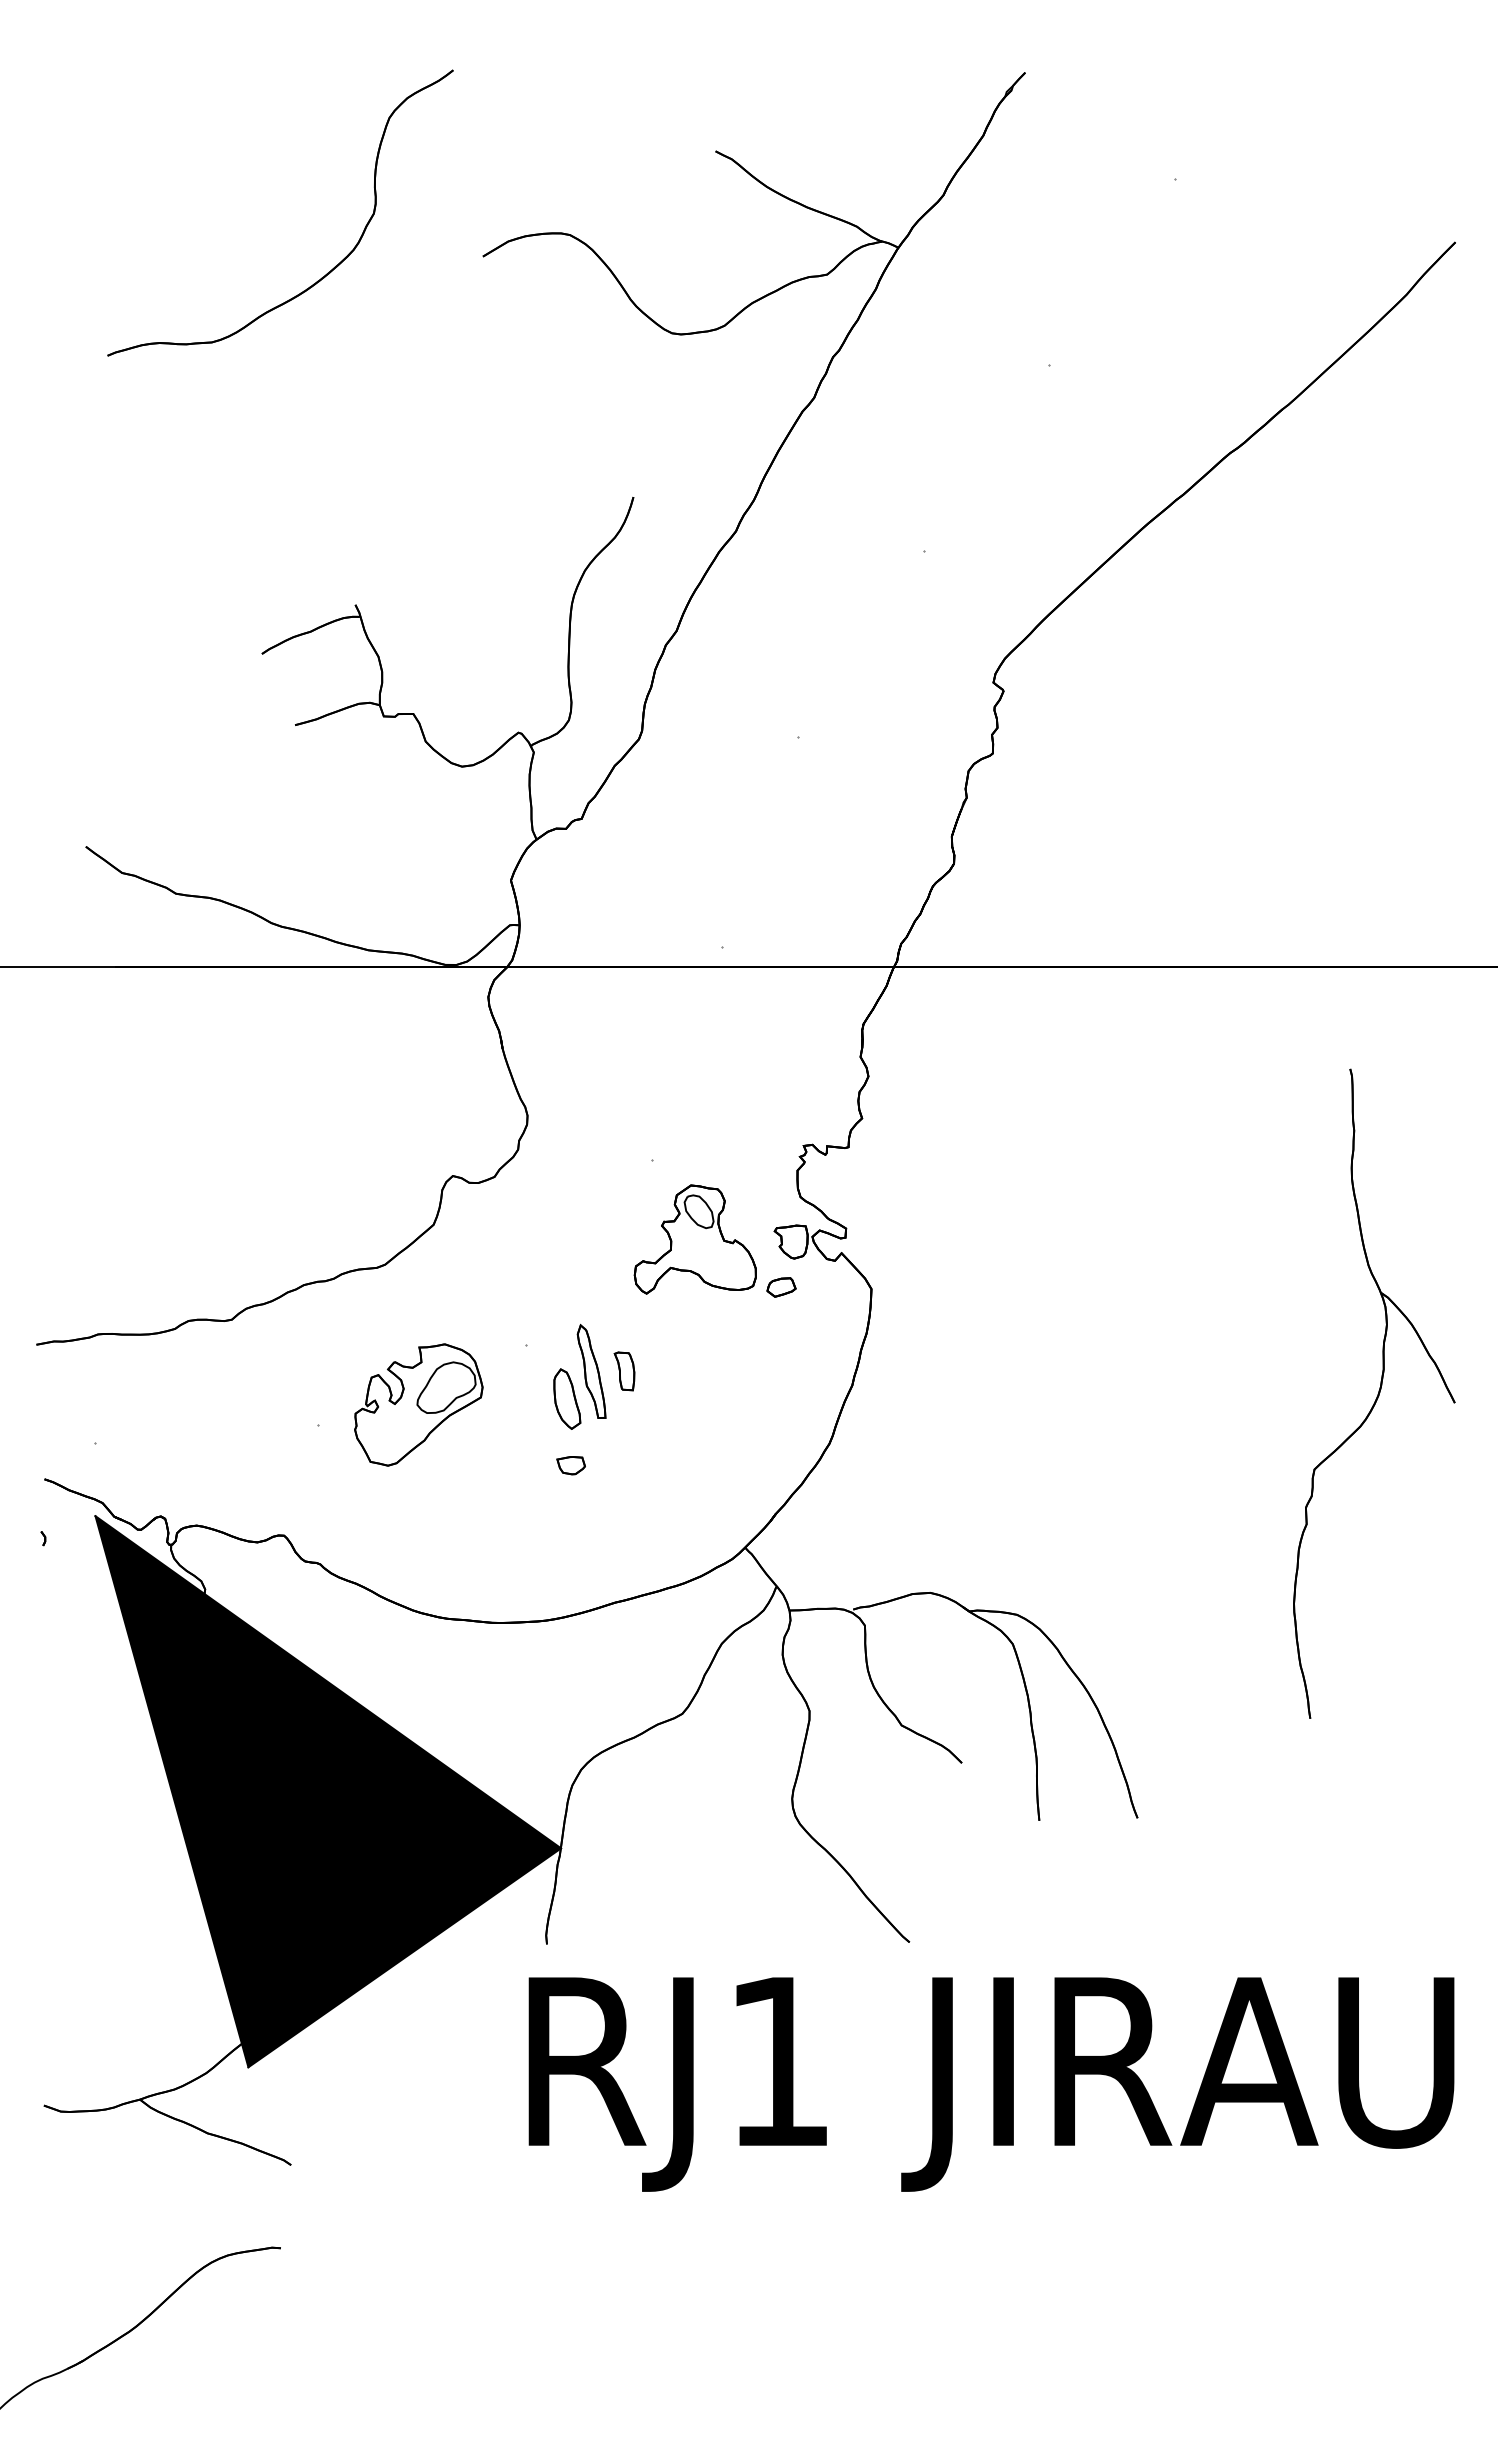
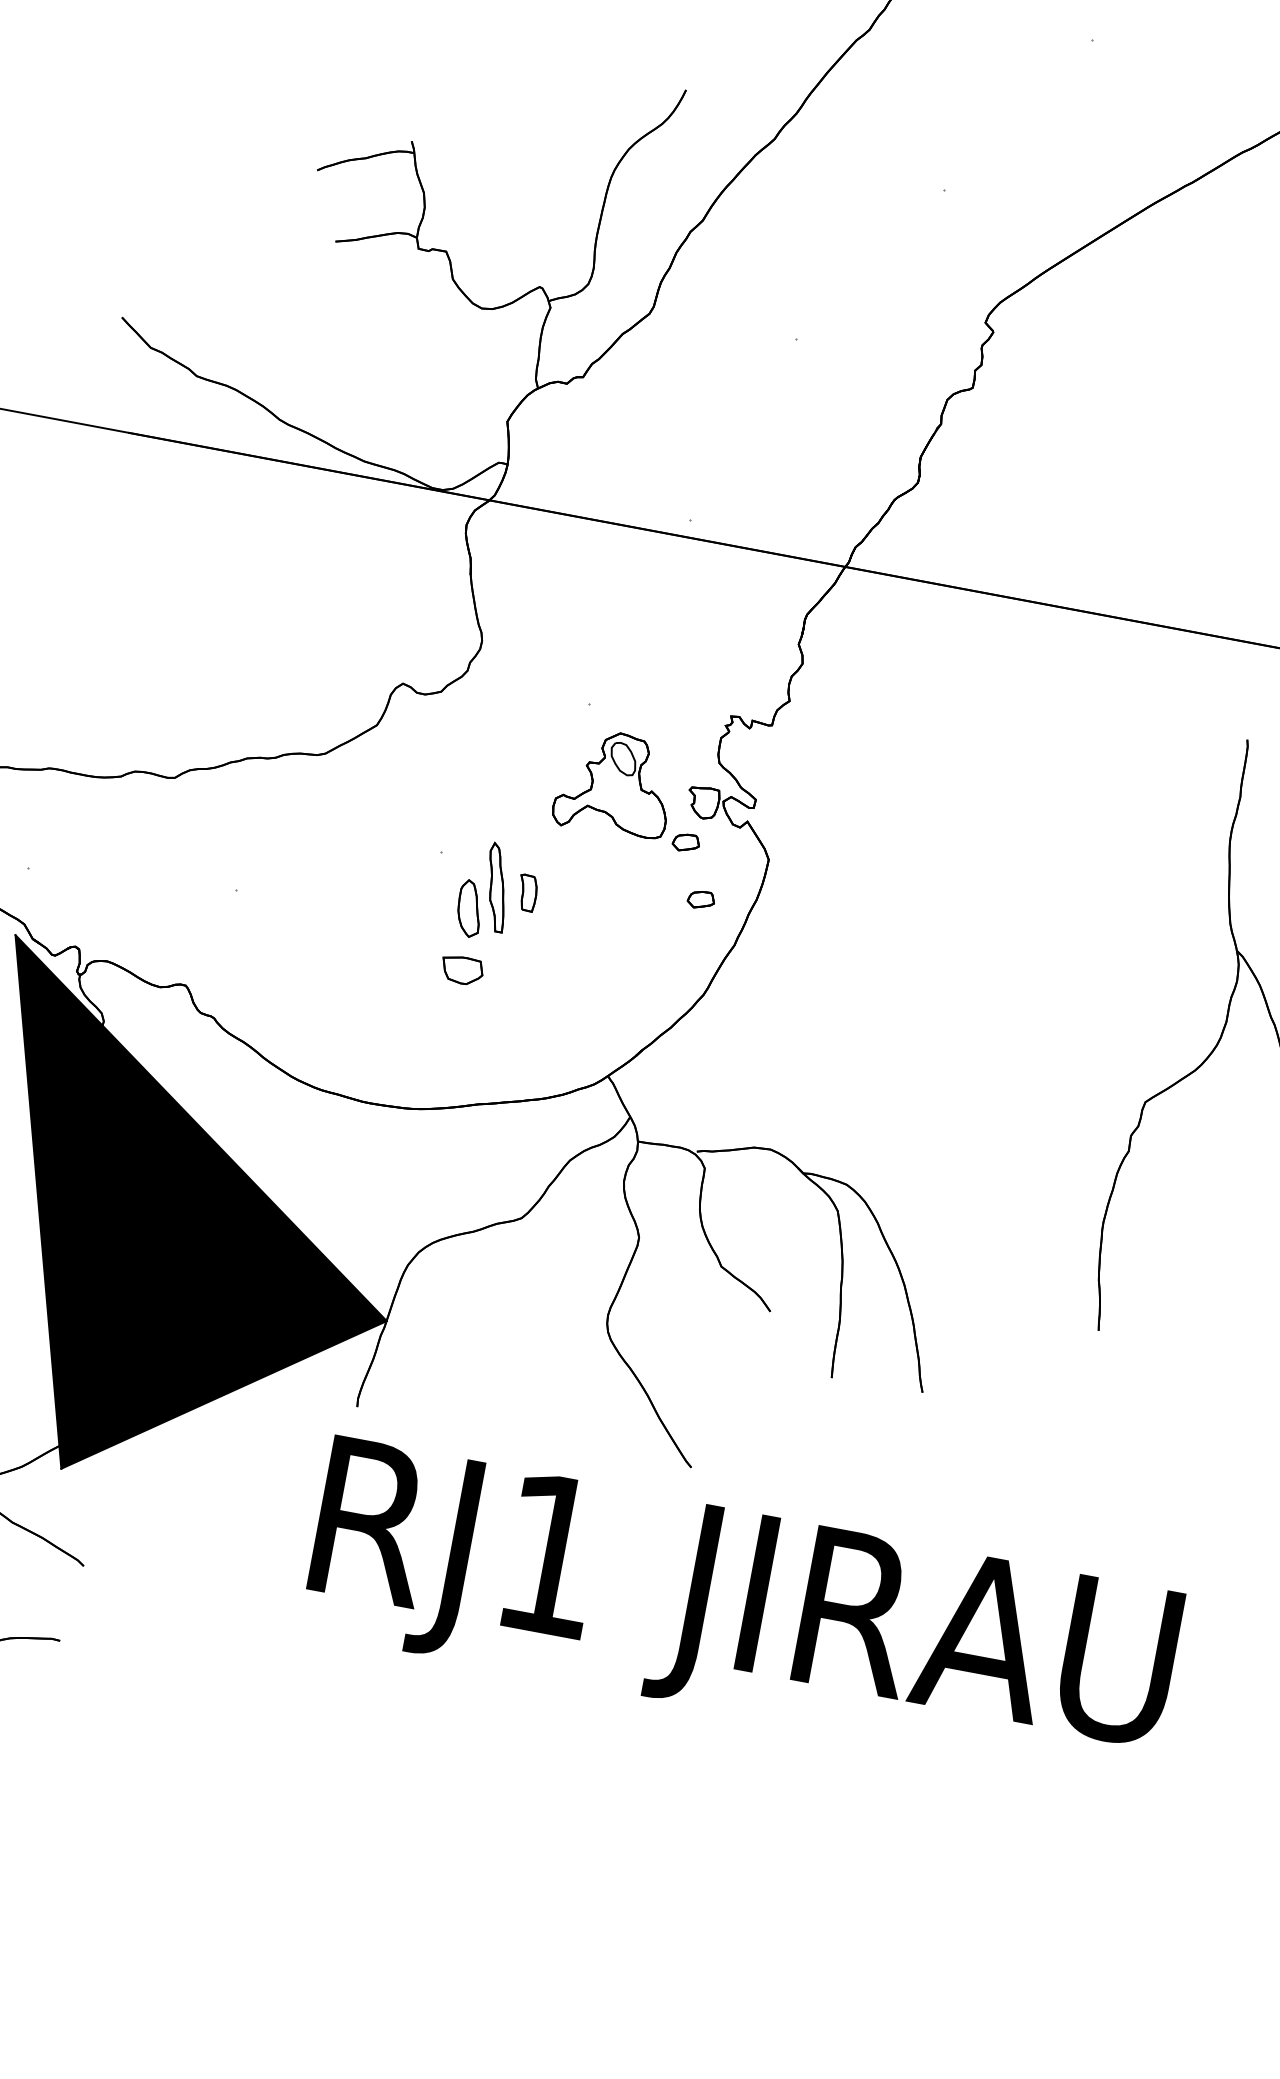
part: (808, 1344) -> (701, 900), added
part: (418, 1404) -> (332, 888), removed
part: (570, 1465) -> (461, 970), size x1.6

